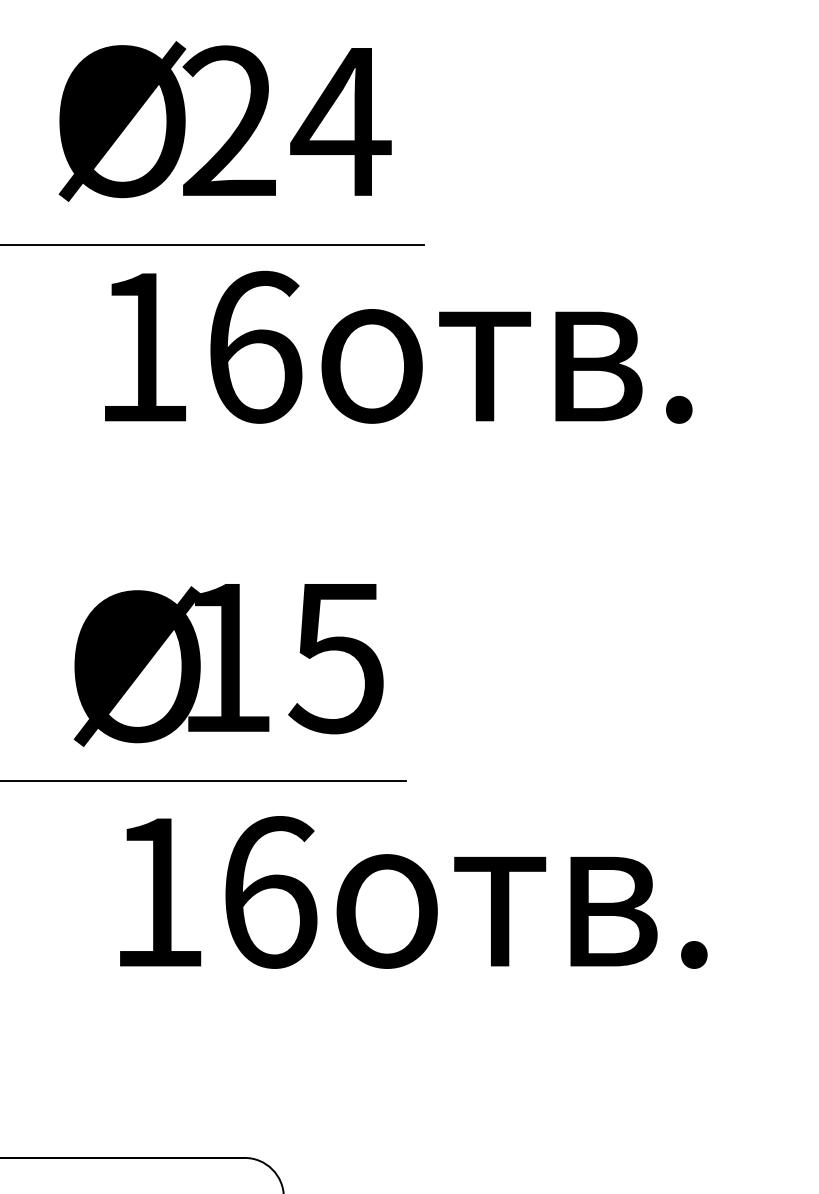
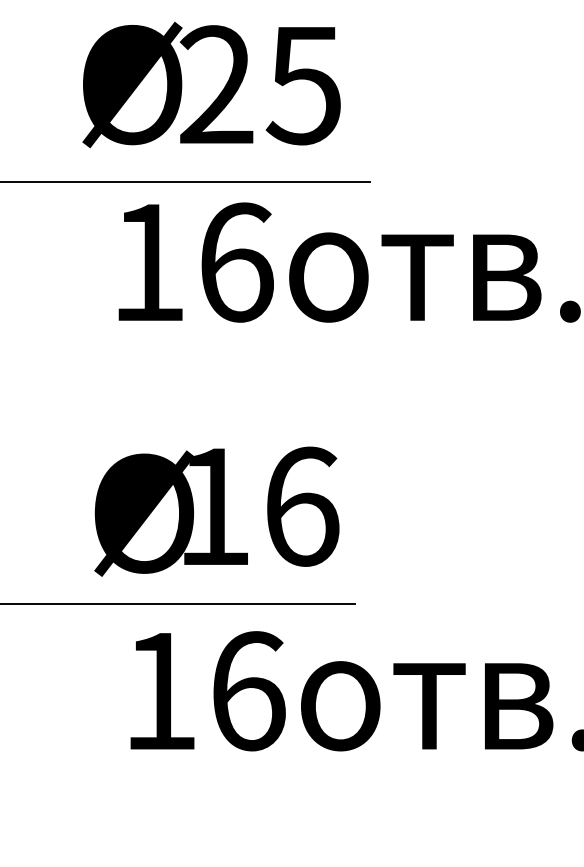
text: (340, 123) -> (303, 86), 24 -> 25
text: (336, 657) -> (300, 506), 15 -> 16

